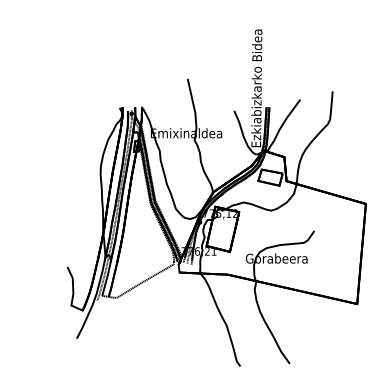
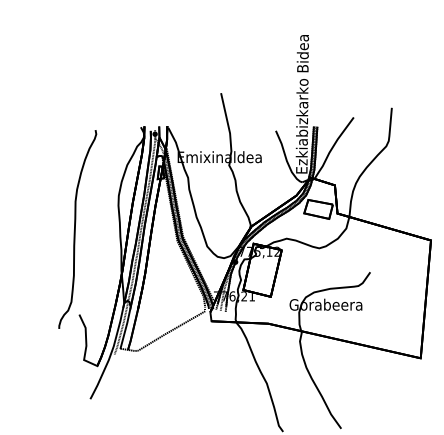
curve: (64, 194) -> (75, 229), added

